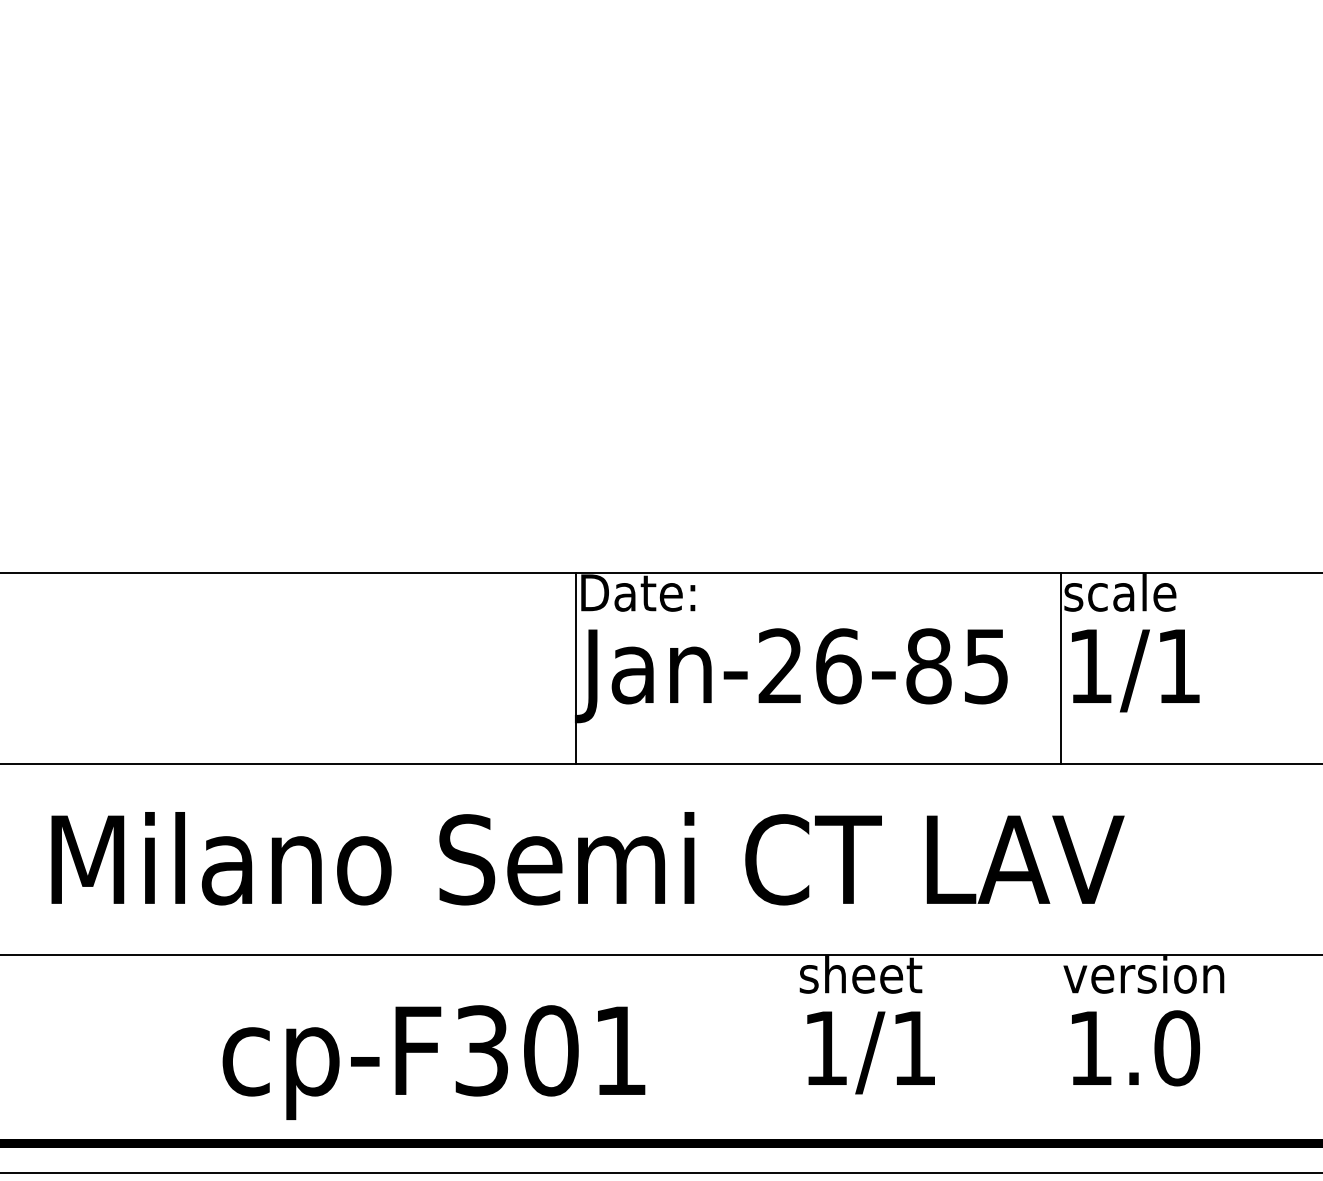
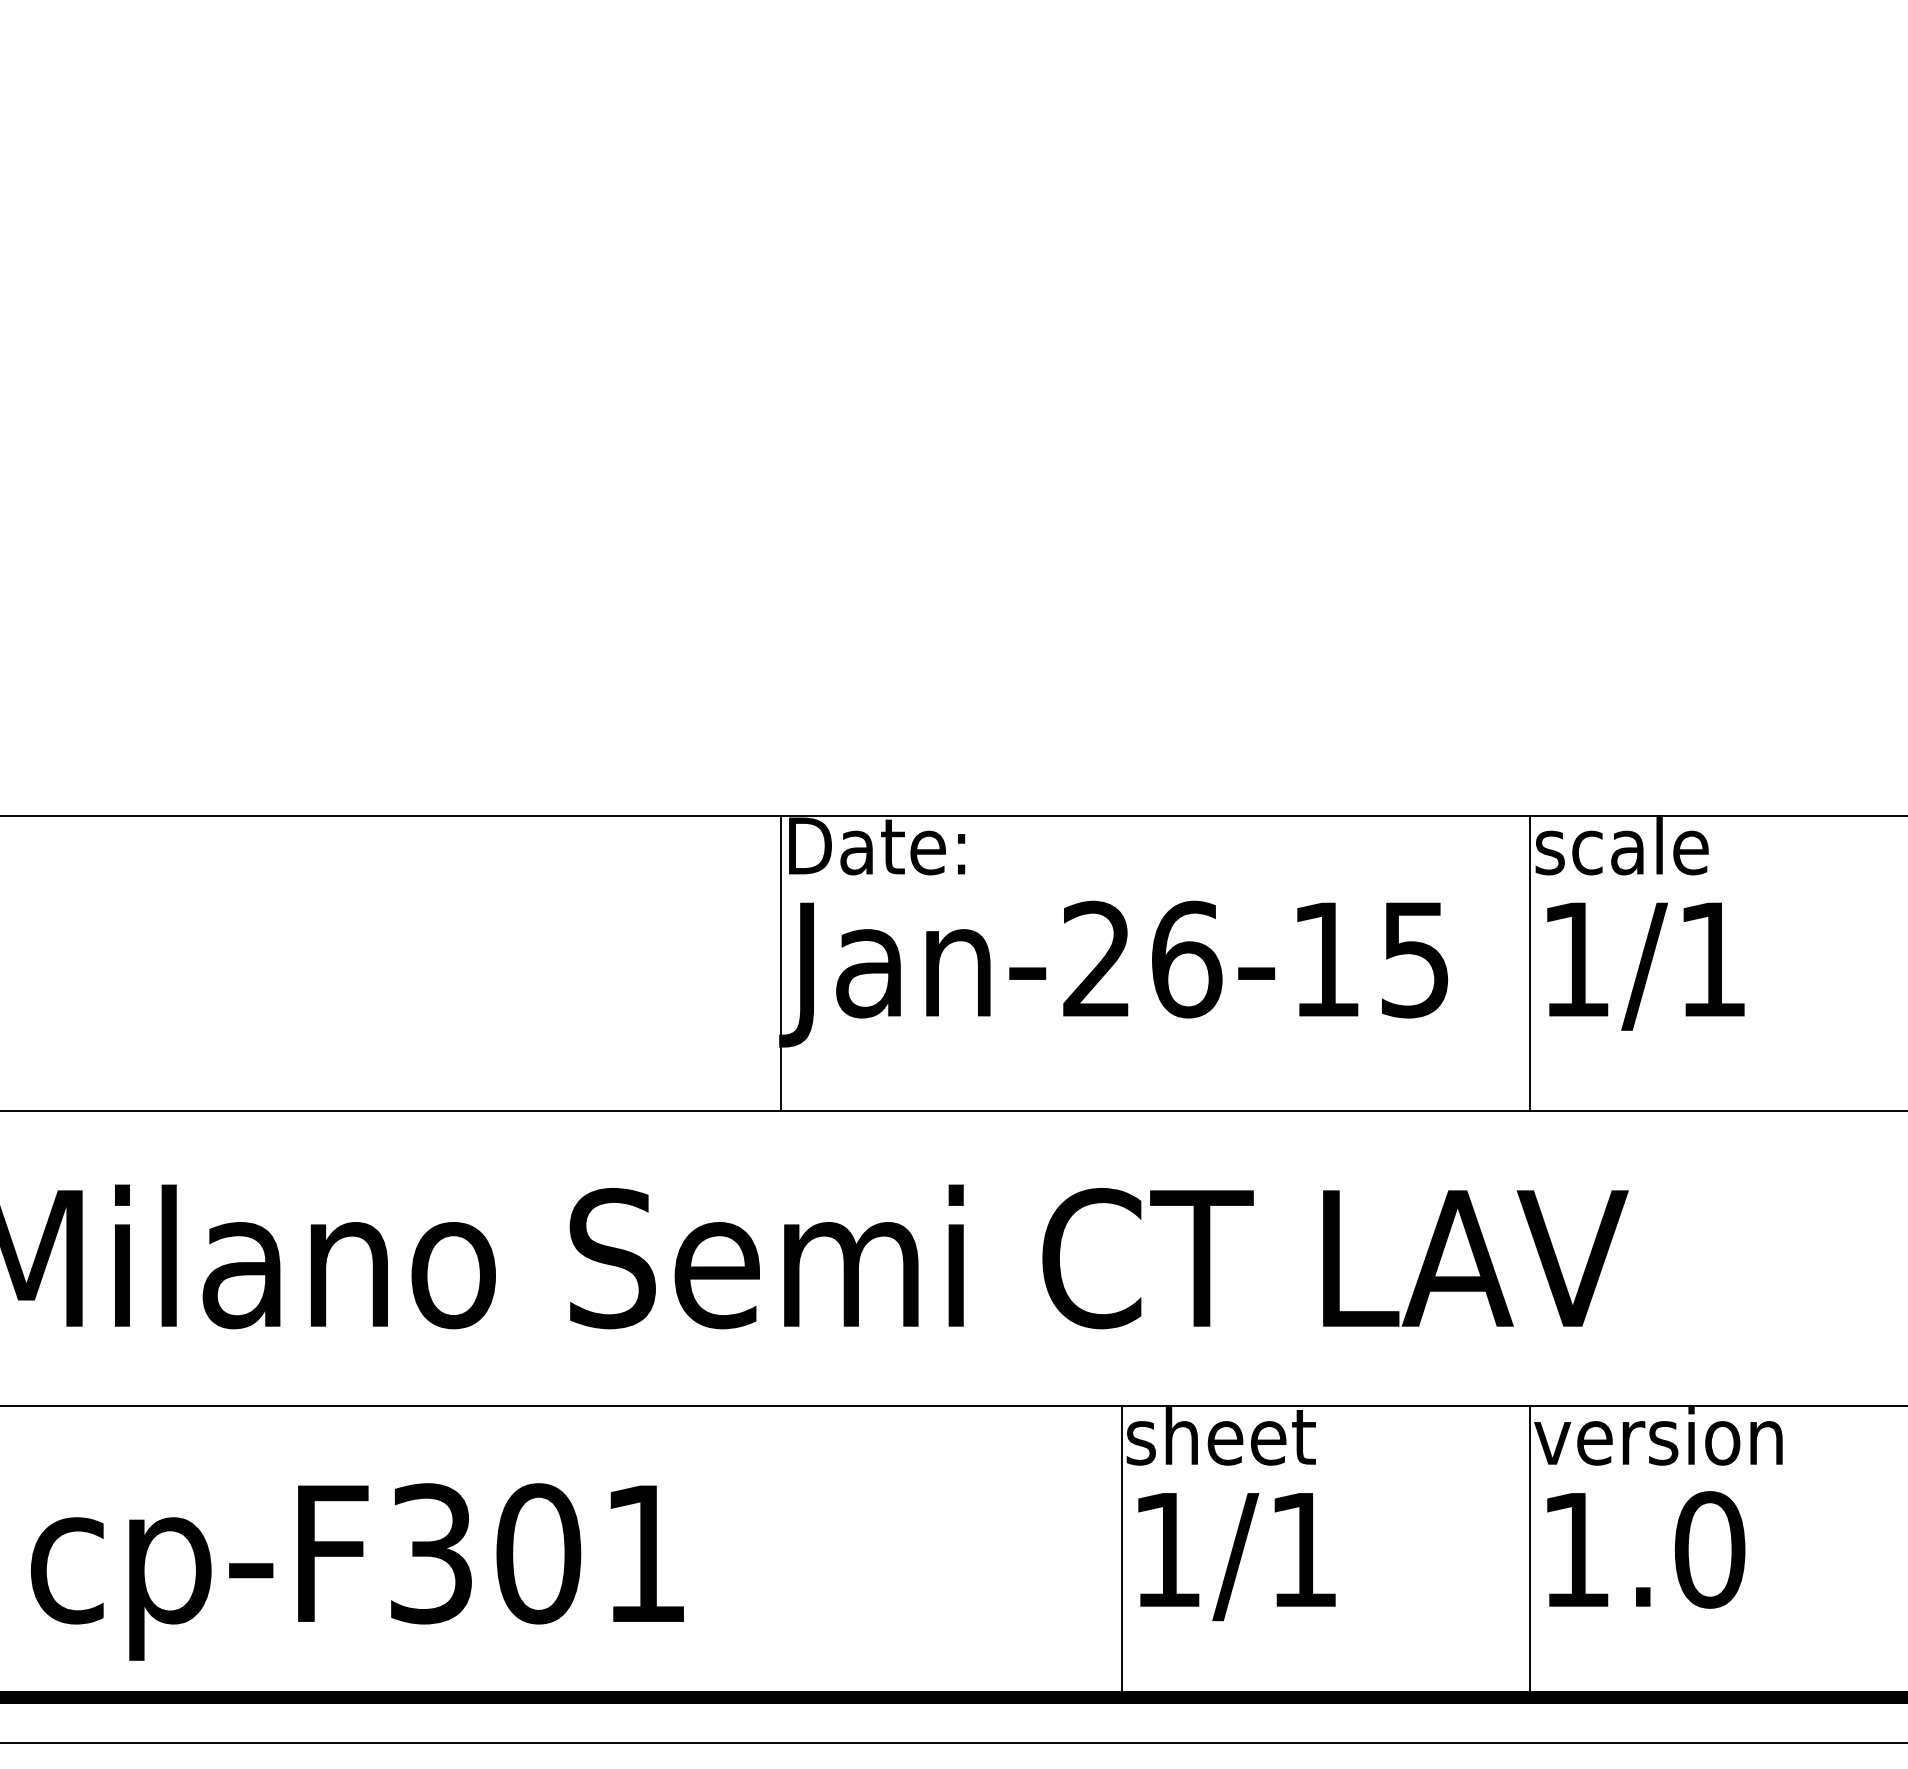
text: (928, 666) -> (1325, 959), Jan-26-85 -> Jan-26-15
line: (796, 1050) -> (1121, 1553), added
line: (1061, 1050) -> (1531, 1553), added
text: (433, 1062) -> (356, 1571), moved

